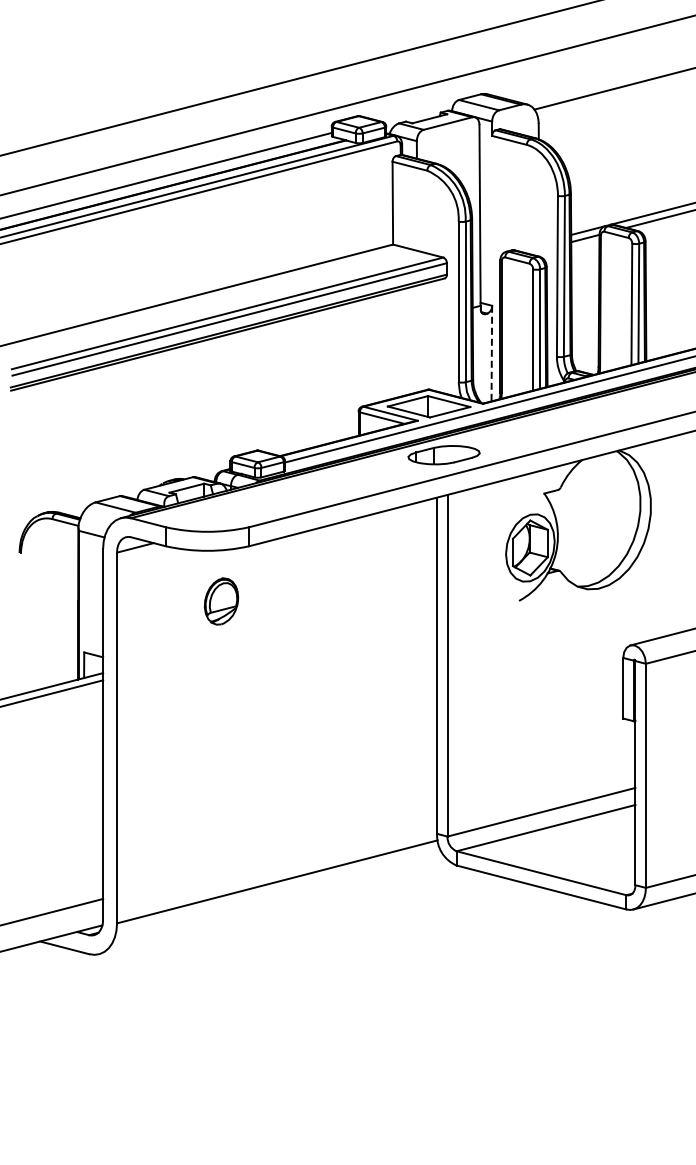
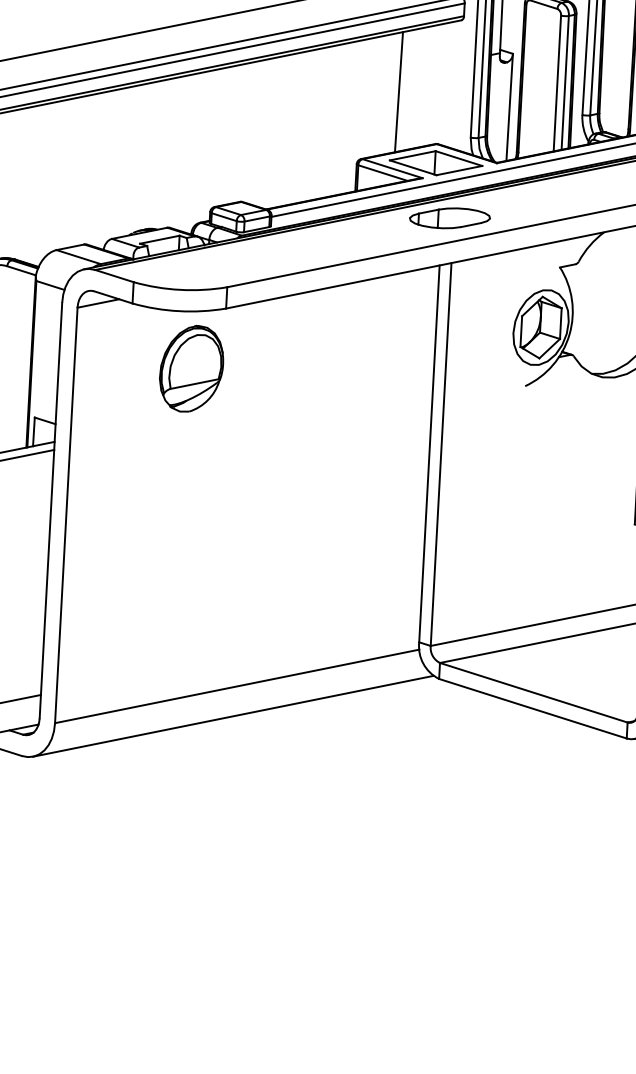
line: (392, 345) -> (398, 92), added
line: (491, 353) -> (509, 107), dashed -> solid
part: (221, 601) -> (191, 368), size x1.67
line: (275, 908) -> (233, 716), added

